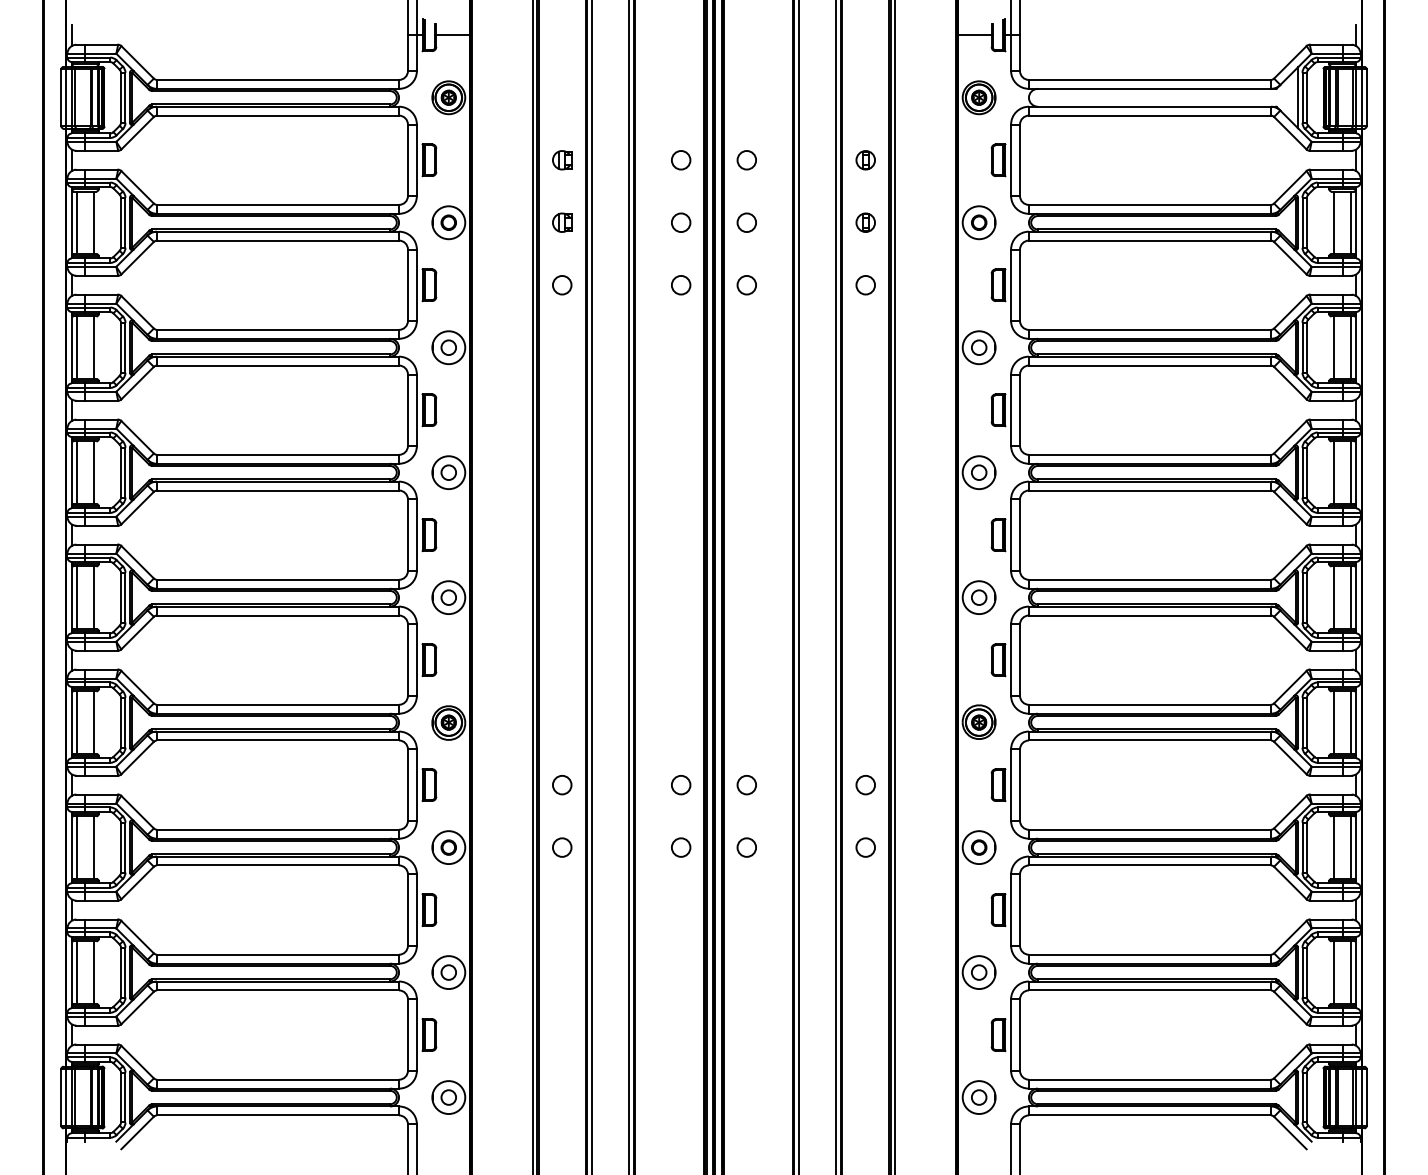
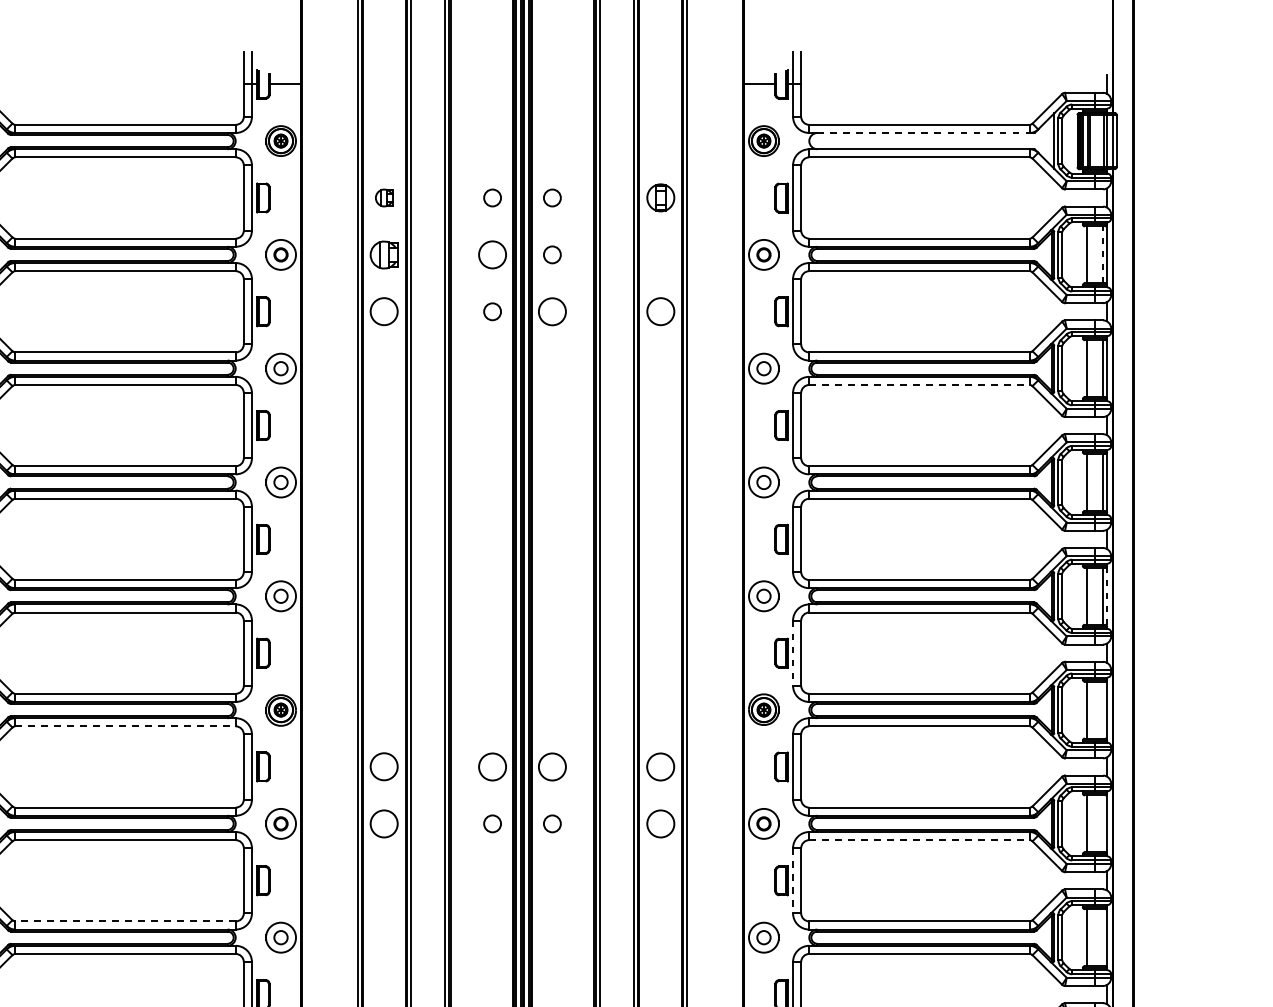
line: (1154, 88) -> (923, 132), solid -> dashed
part: (865, 160) -> (660, 198), size x1.6
part: (562, 222) -> (384, 254), size x1.6
circle: (680, 222) -> (492, 254), size x1.6
part: (865, 222) -> (660, 254), removed
line: (1351, 222) -> (1103, 254), solid -> dashed
circle: (746, 284) -> (552, 311), size x1.6
circle: (562, 285) -> (384, 312), size x1.6
circle: (865, 285) -> (660, 312), size x1.6
line: (1149, 365) -> (919, 384), solid -> dashed
line: (1355, 597) -> (1106, 596), solid -> dashed
line: (1011, 660) -> (793, 653), solid -> dashed
line: (1351, 722) -> (1103, 709), removed
line: (278, 740) -> (125, 726), solid -> dashed
circle: (680, 784) -> (492, 766), size x1.6
circle: (746, 784) -> (552, 766), size x1.6
circle: (865, 784) -> (660, 766), size x1.6
circle: (562, 785) -> (384, 767), size x1.6
circle: (562, 847) -> (384, 823), size x1.6
circle: (865, 847) -> (660, 823), size x1.6
line: (1351, 847) -> (1103, 823), removed
line: (1149, 865) -> (919, 840), solid -> dashed
line: (1011, 910) -> (793, 881), solid -> dashed
line: (278, 954) -> (125, 921), solid -> dashed
line: (1351, 972) -> (1103, 937), removed

